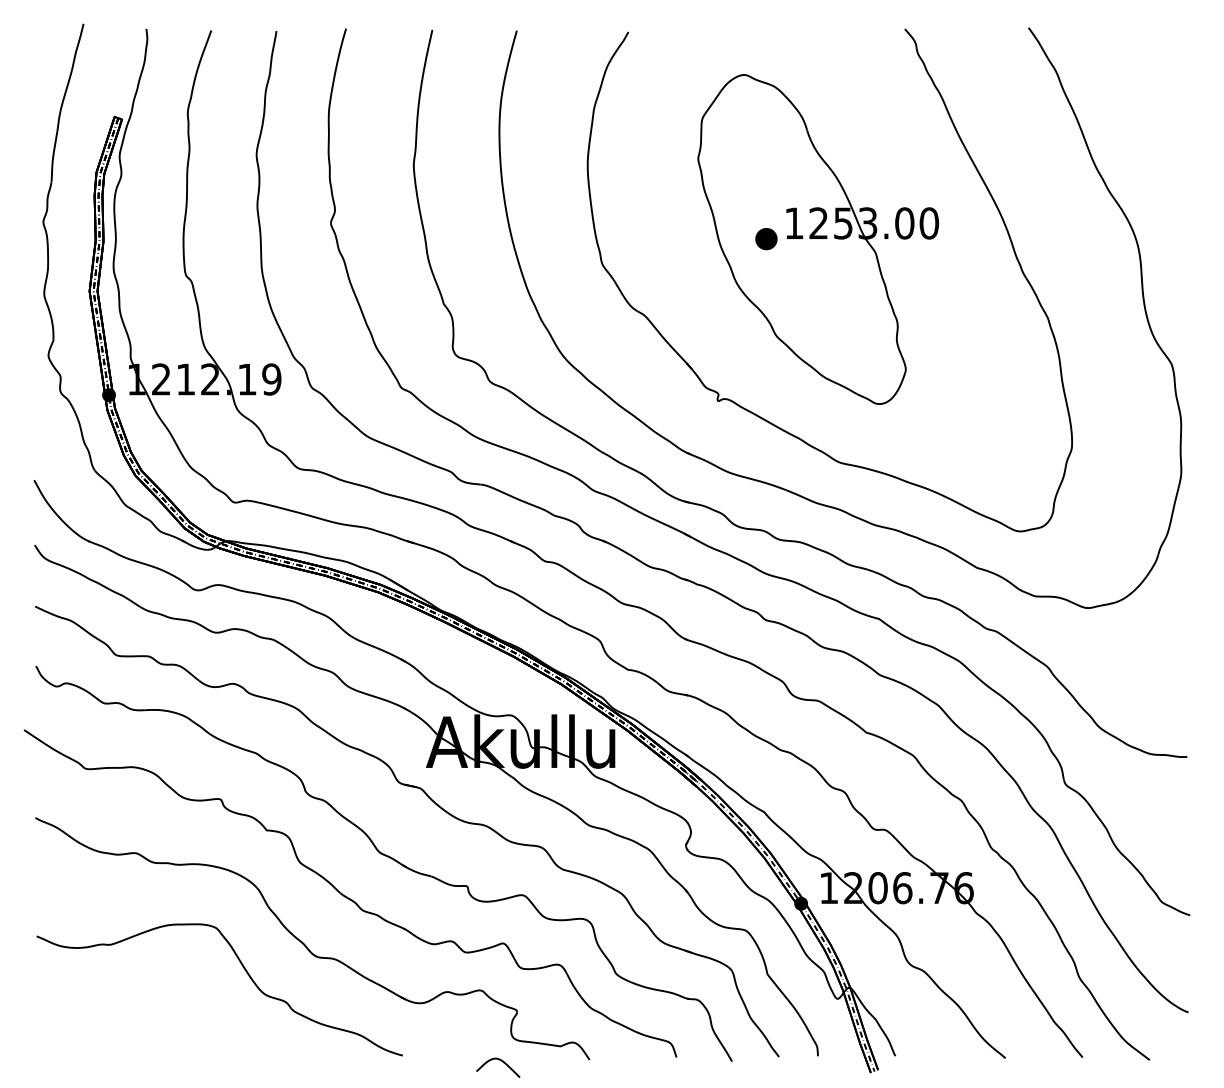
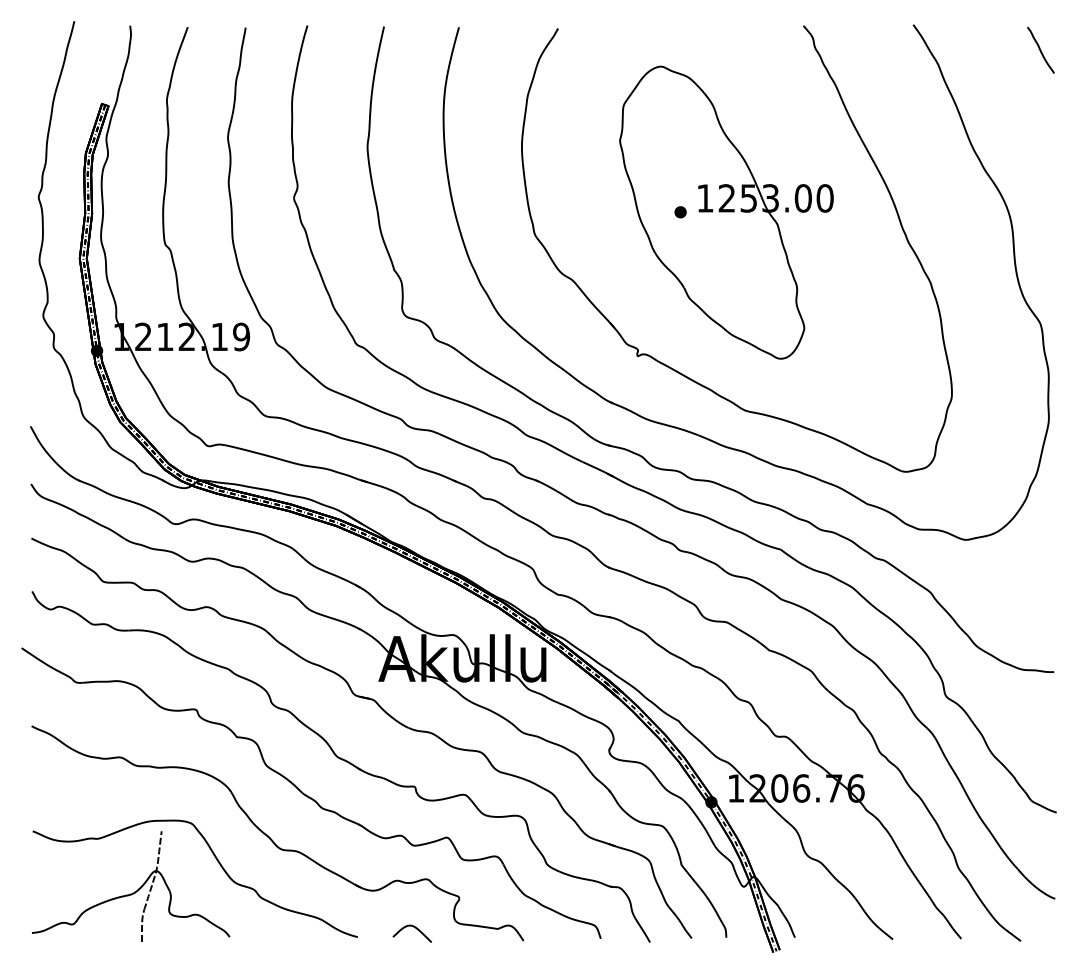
curve: (1171, 56) -> (1040, 50), added
part: (766, 238) -> (680, 211), size x0.62
part: (149, 1005) -> (132, 892), added
curve: (502, 1062) -> (416, 929), moved

